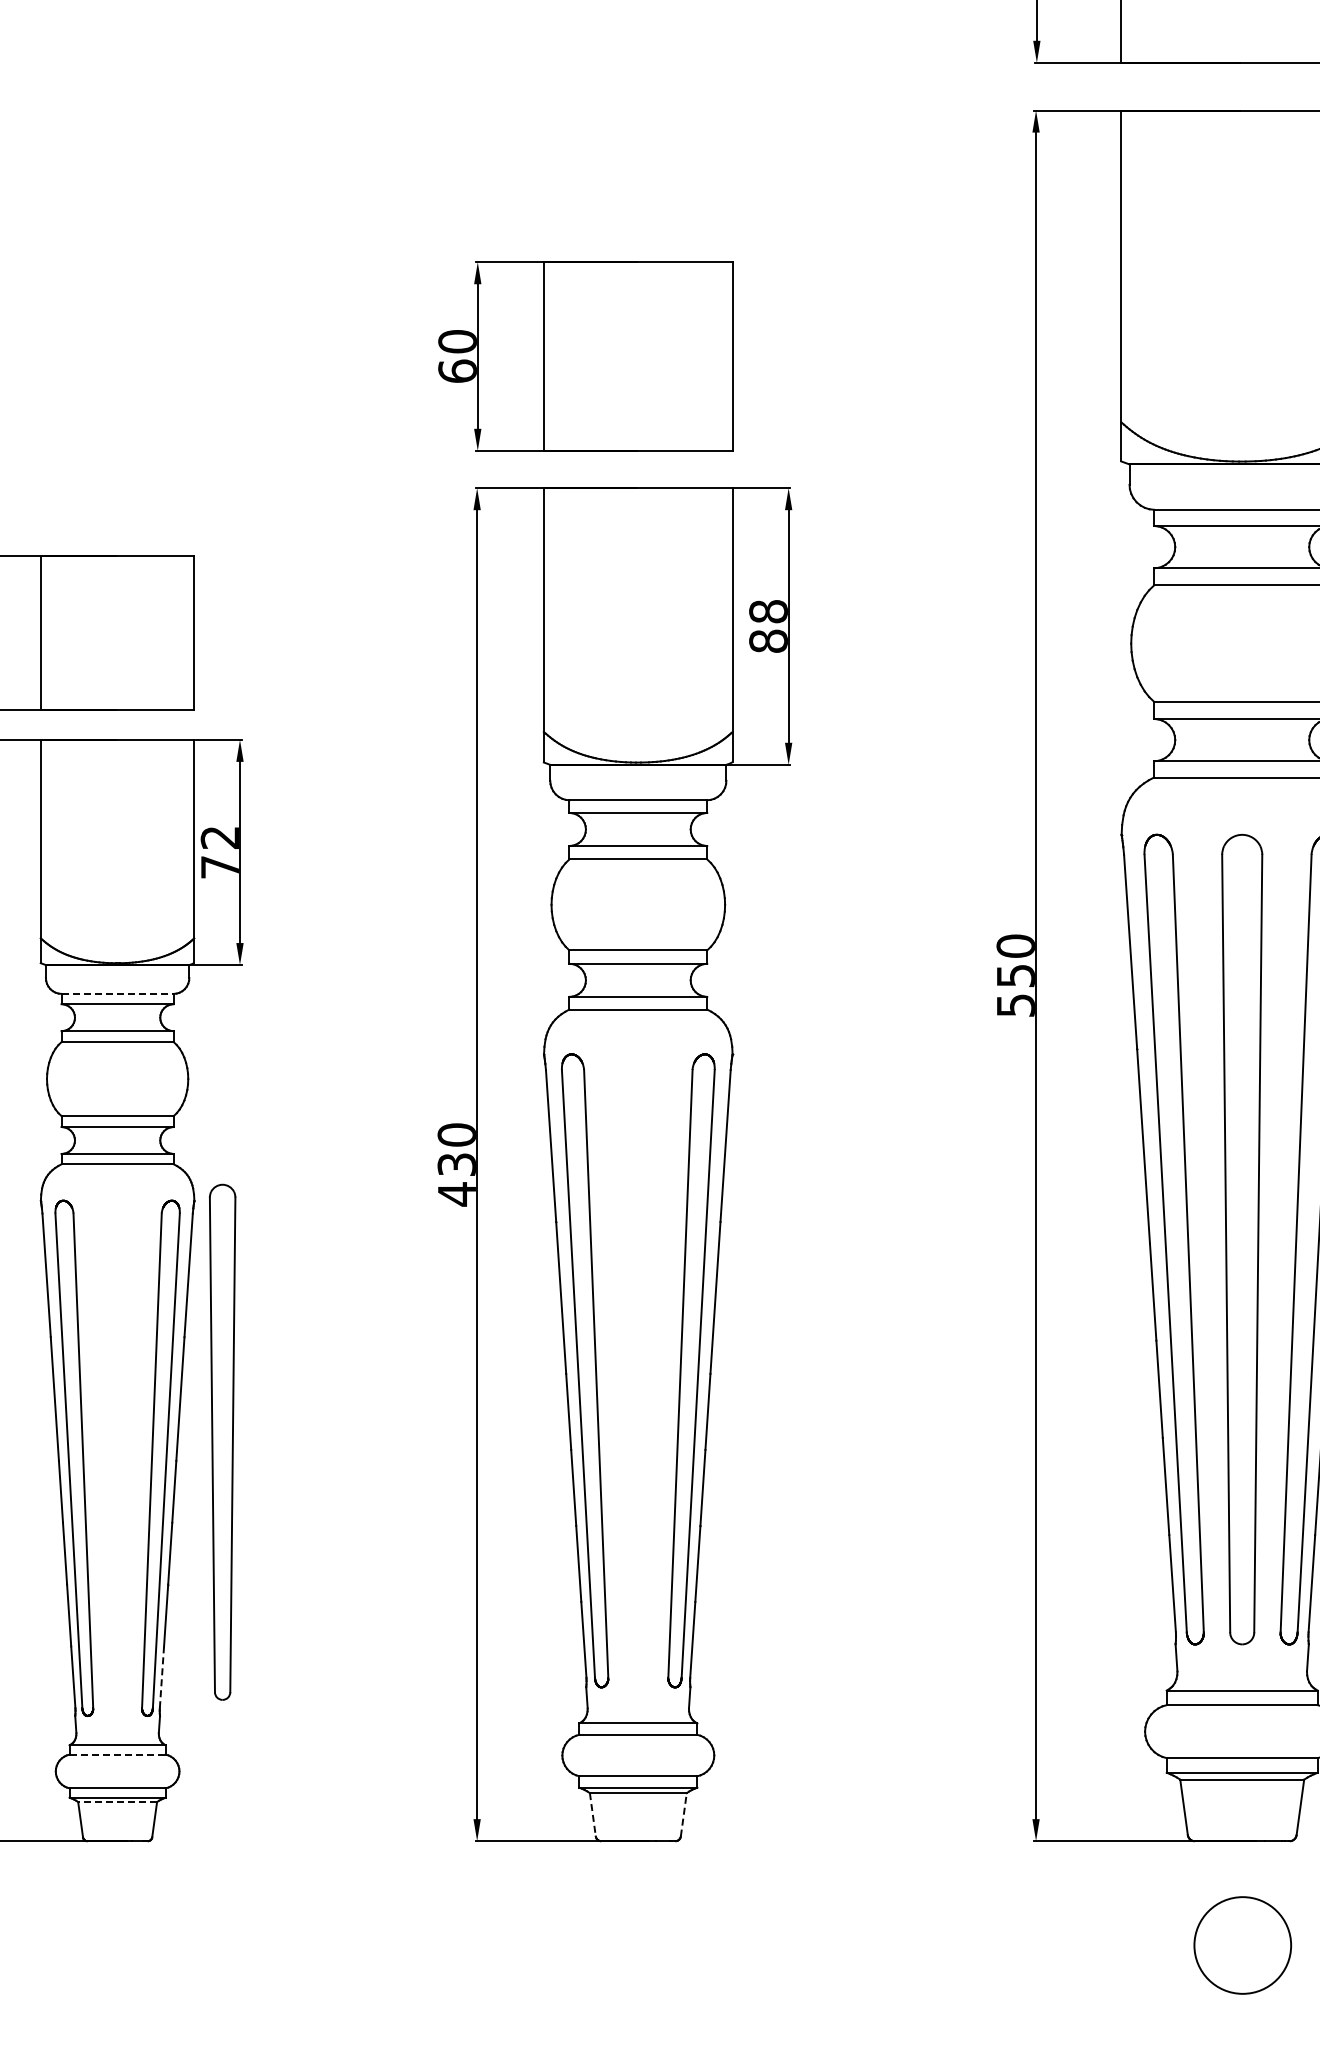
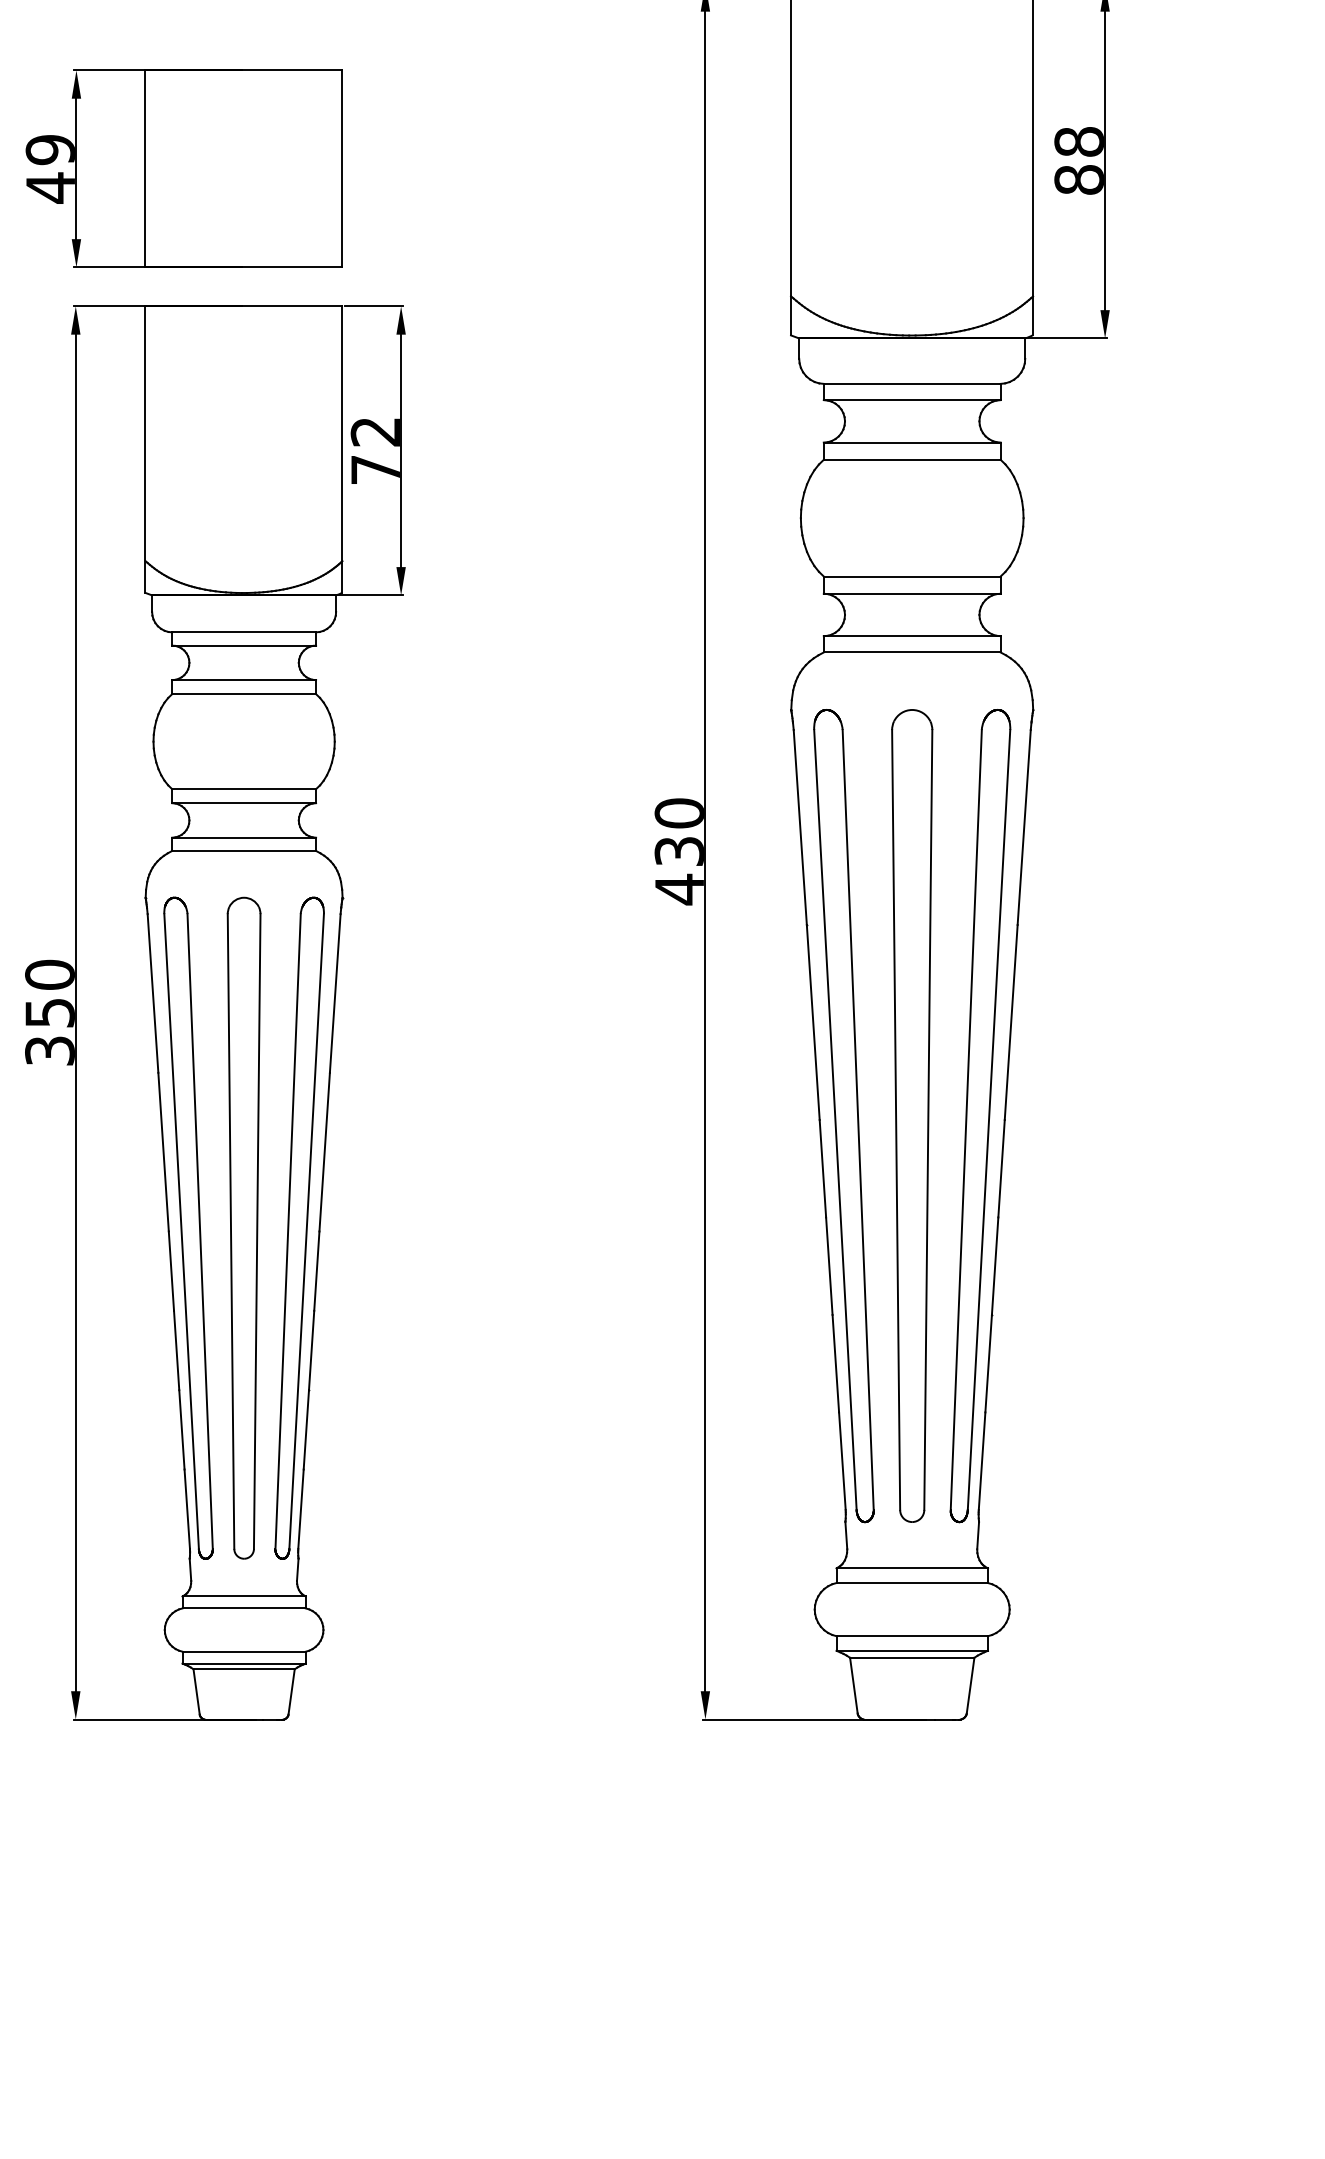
line: (118, 993) -> (245, 631), dashed -> solid
part: (637, 1370) -> (911, 1115), added
part: (222, 1441) -> (243, 1227), moved
line: (161, 1677) -> (300, 1509), dashed -> solid
line: (118, 1754) -> (245, 1608), dashed -> solid
line: (117, 1802) -> (243, 1669), dashed -> solid
line: (592, 1814) -> (853, 1685), dashed -> solid
line: (683, 1814) -> (970, 1685), dashed -> solid

